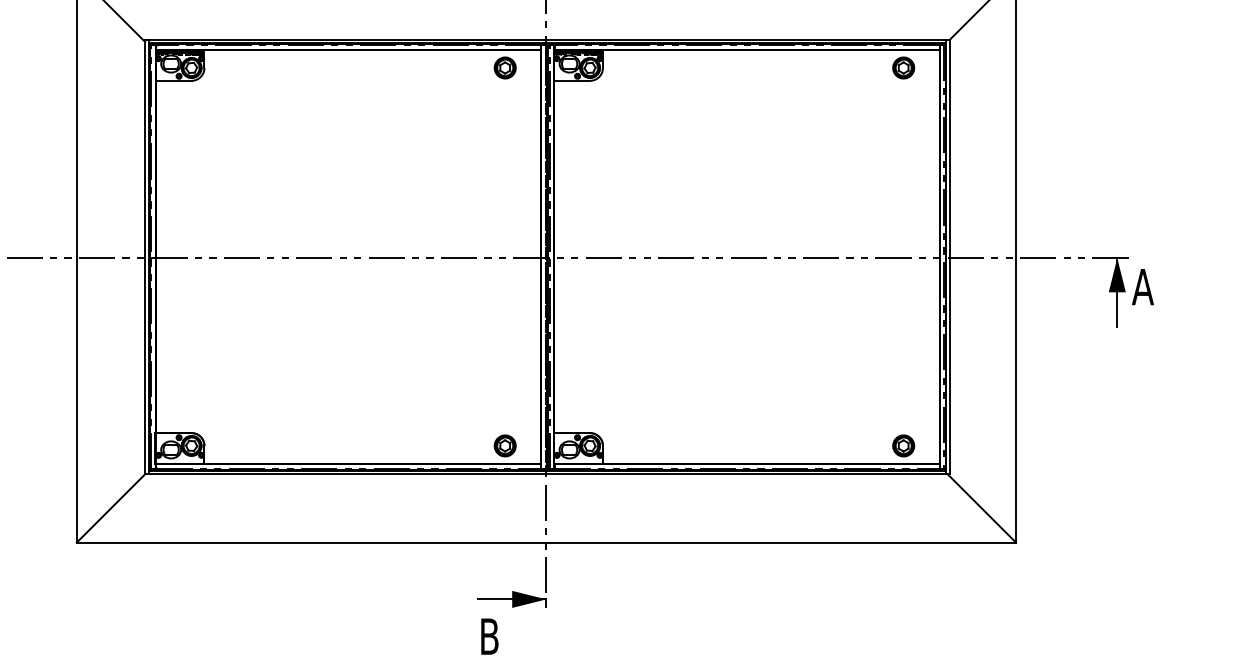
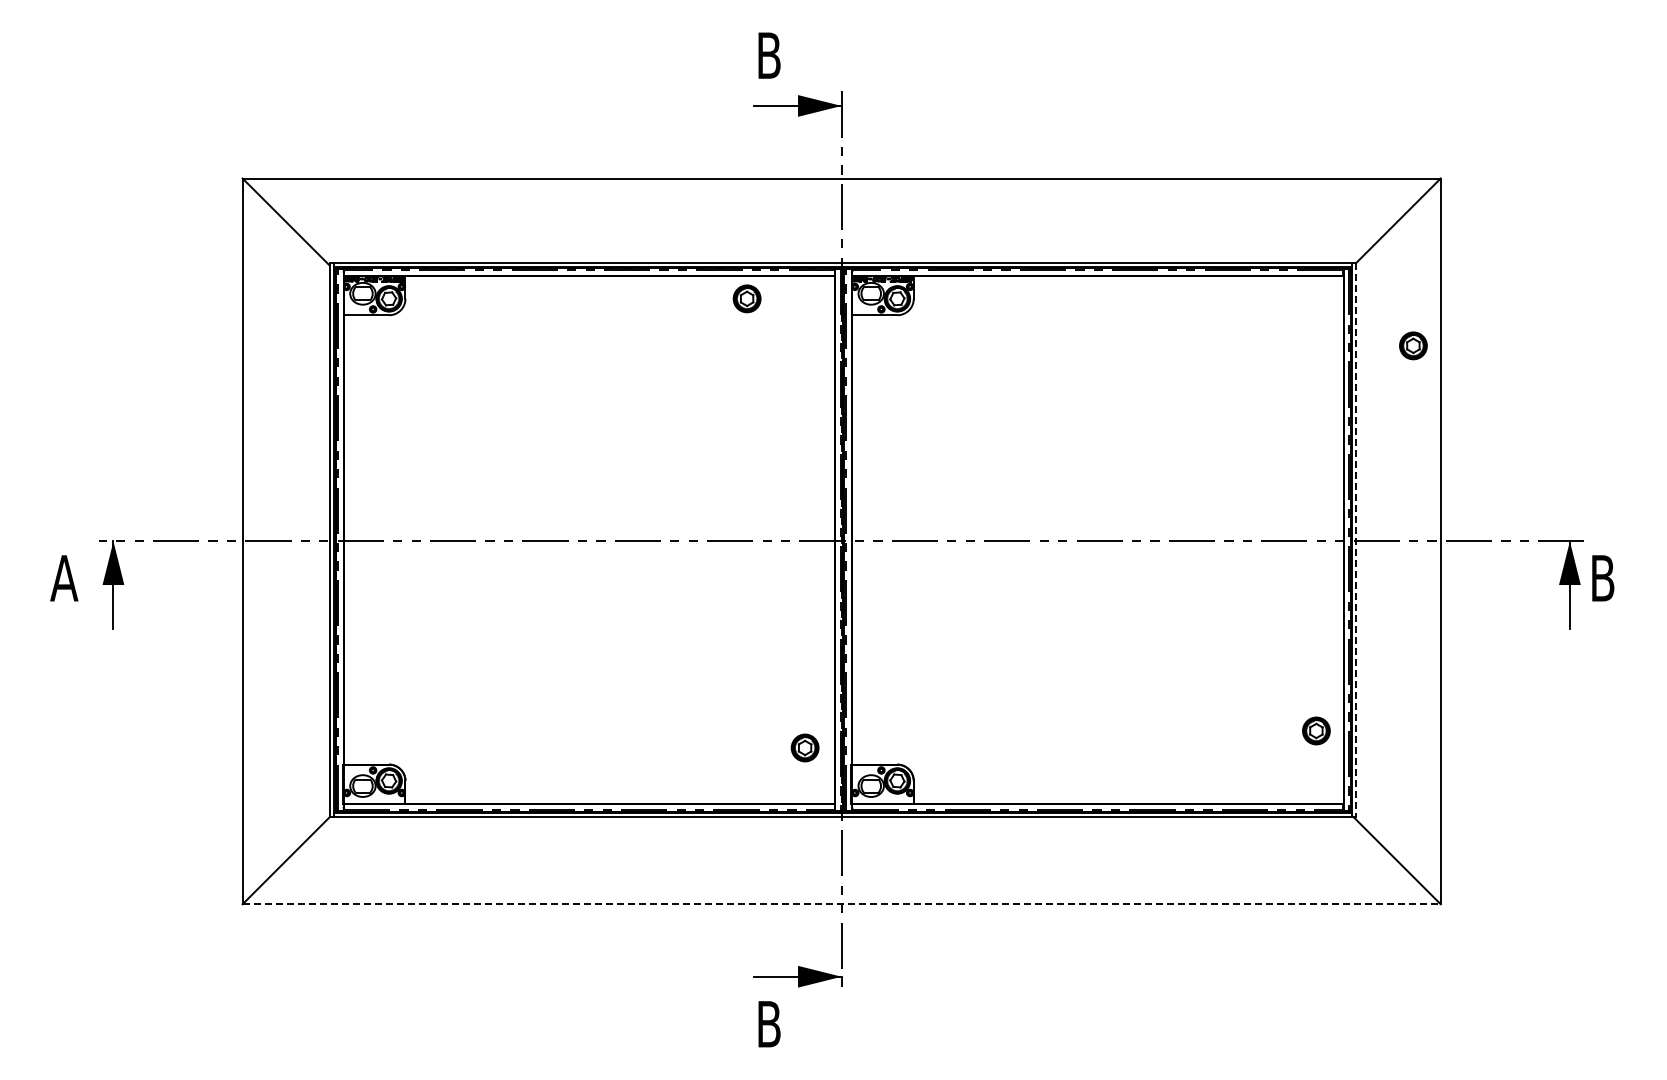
part: (504, 67) -> (746, 298), moved
part: (903, 67) -> (1413, 345), moved
line: (949, 257) -> (1356, 540), solid -> dashed
text: (1142, 287) -> (1602, 578), A -> B
part: (504, 445) -> (804, 747), moved
part: (903, 445) -> (1316, 730), moved
line: (547, 542) -> (842, 904), solid -> dashed

